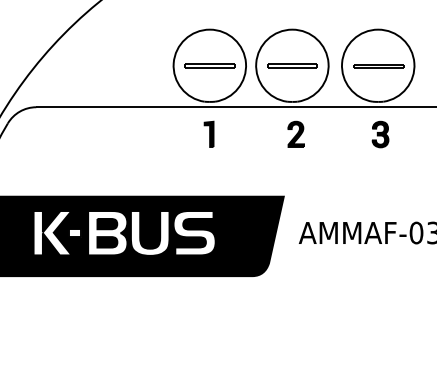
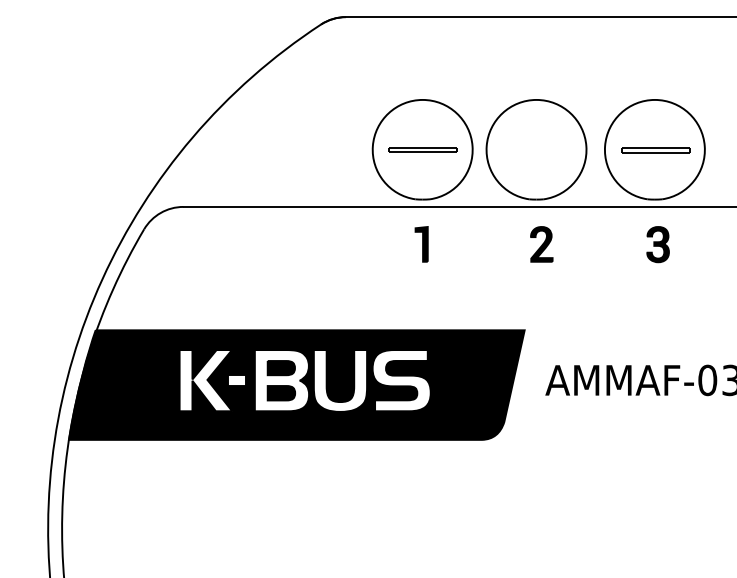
part: (292, 65) -> (536, 149), removed

